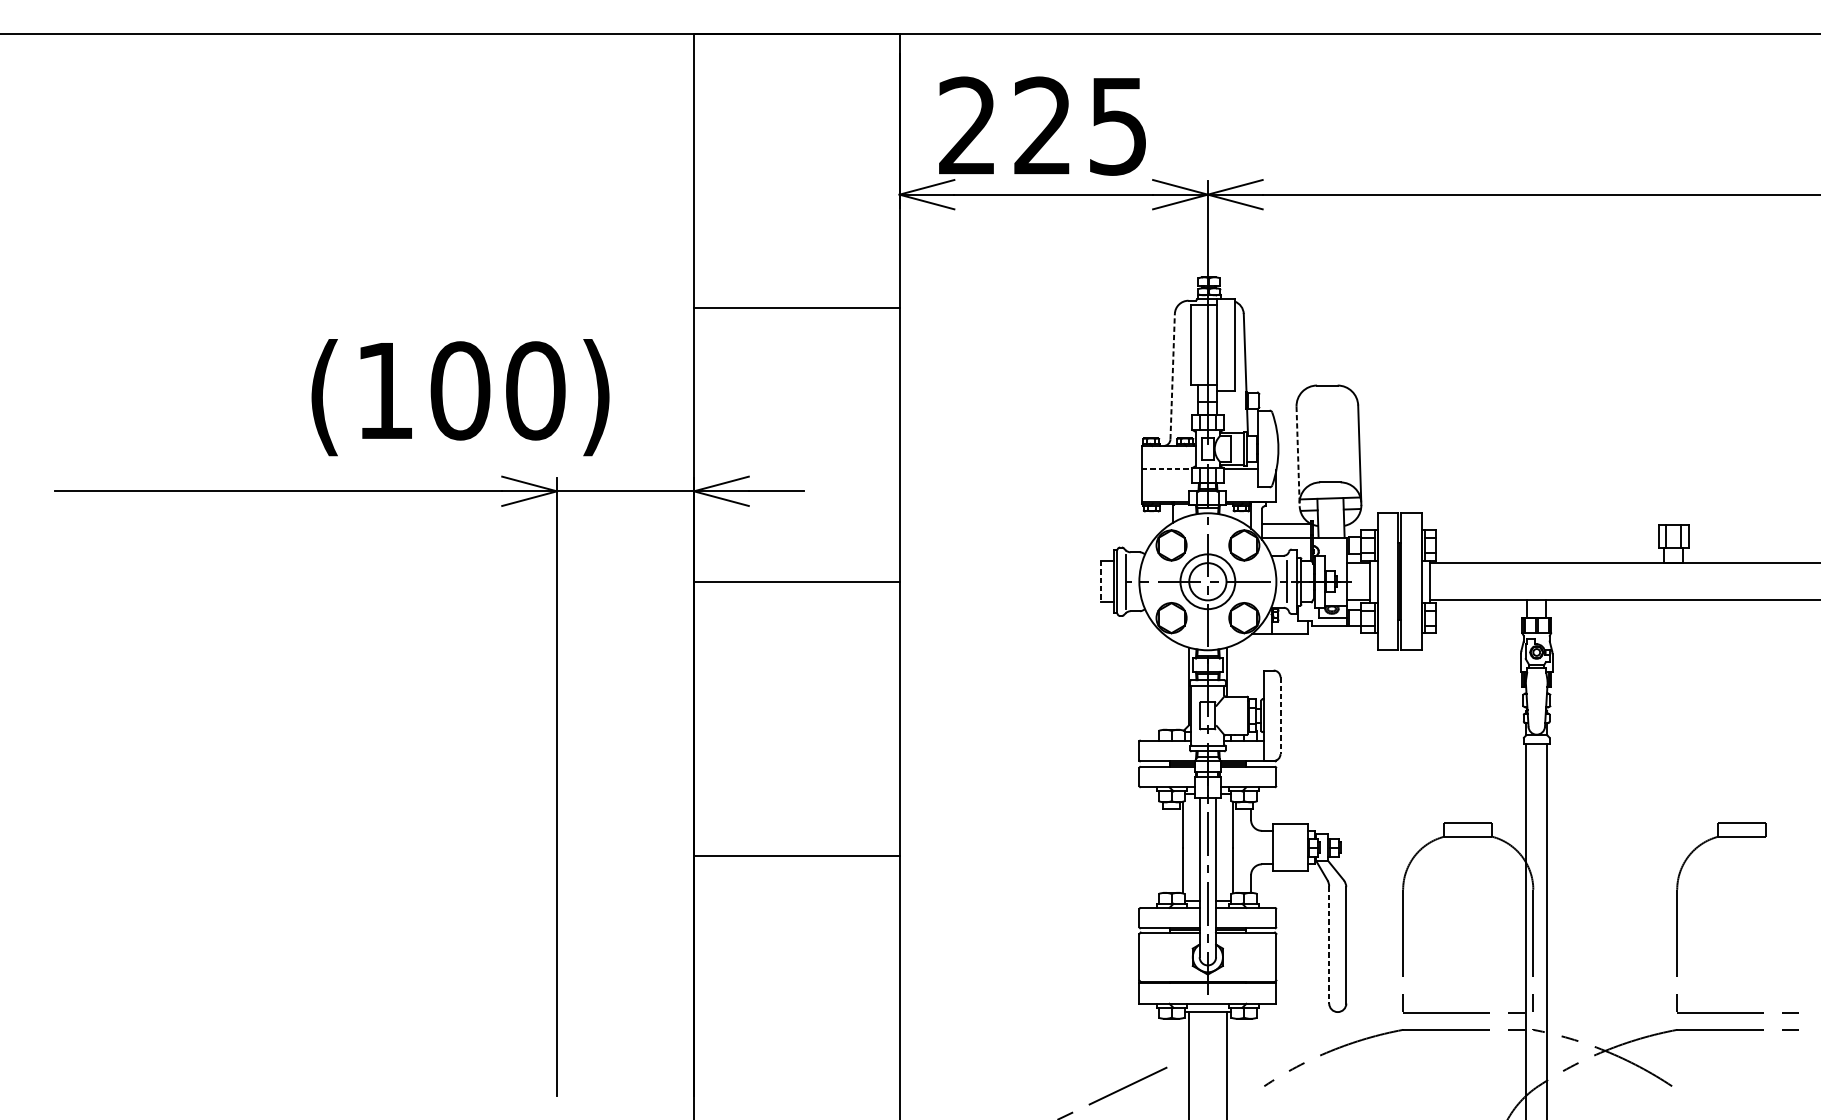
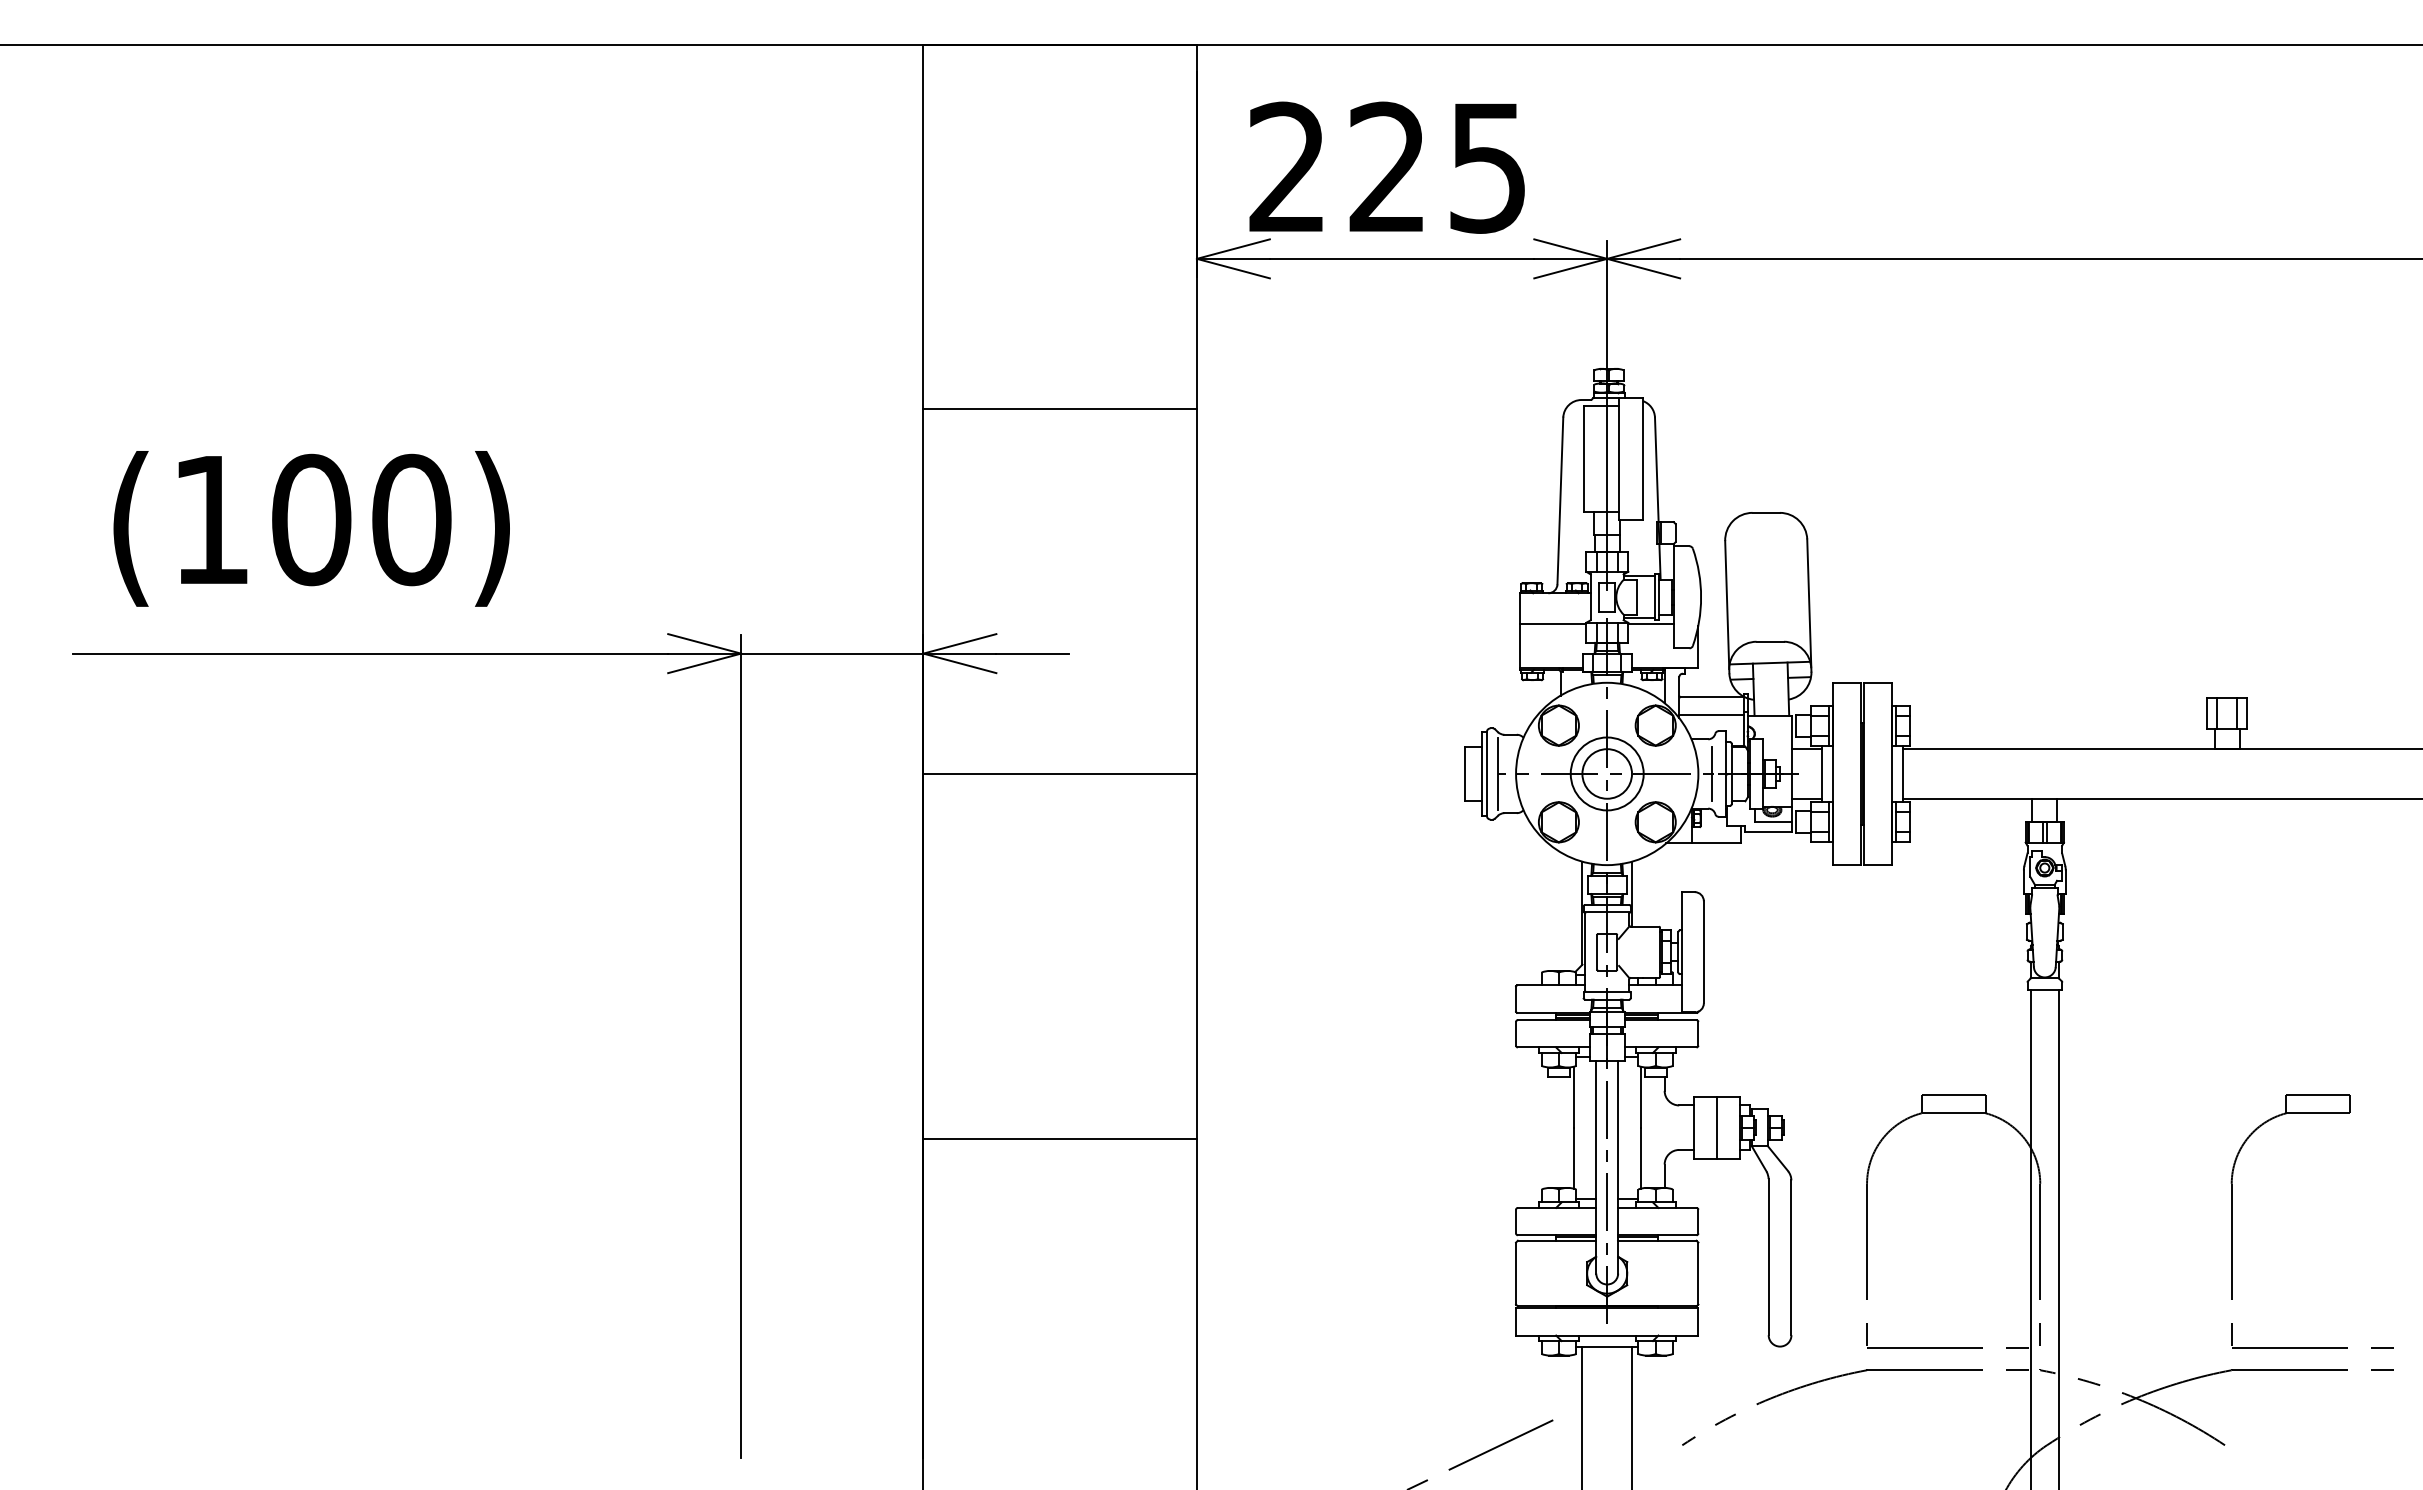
line: (1172, 376) -> (1560, 500), dashed -> solid
text: (460, 397) -> (311, 528), moved
line: (1298, 456) -> (1727, 607), dashed -> solid
line: (1167, 469) -> (1553, 624), dashed -> solid
line: (1101, 582) -> (1465, 774), dashed -> solid
line: (1280, 715) -> (1703, 952), dashed -> solid
line: (1290, 847) -> (1716, 1127), added
line: (1329, 945) -> (1768, 1257), dashed -> solid

